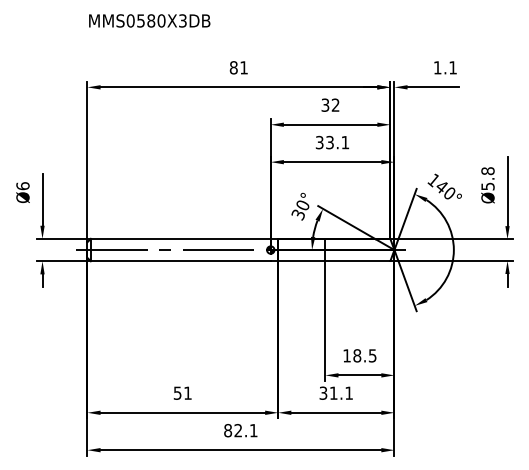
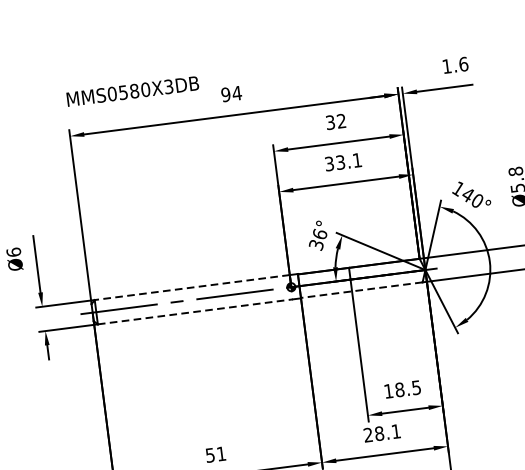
text: (149, 20) -> (132, 90), moved
text: (238, 67) -> (231, 93), 81 -> 94
text: (453, 67) -> (464, 63), 1.1 -> 1.6
text: (302, 203) -> (319, 232), 30° -> 36°
line: (180, 238) -> (191, 287), solid -> dashed
line: (333, 260) -> (360, 289), solid -> dashed
line: (180, 261) -> (195, 312), solid -> dashed
text: (328, 392) -> (373, 433), 31.1 -> 28.1

